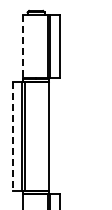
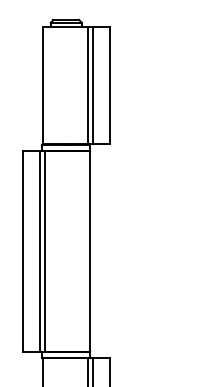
line: (23, 46) -> (43, 85), dashed -> solid
line: (12, 136) -> (22, 251), dashed -> solid

